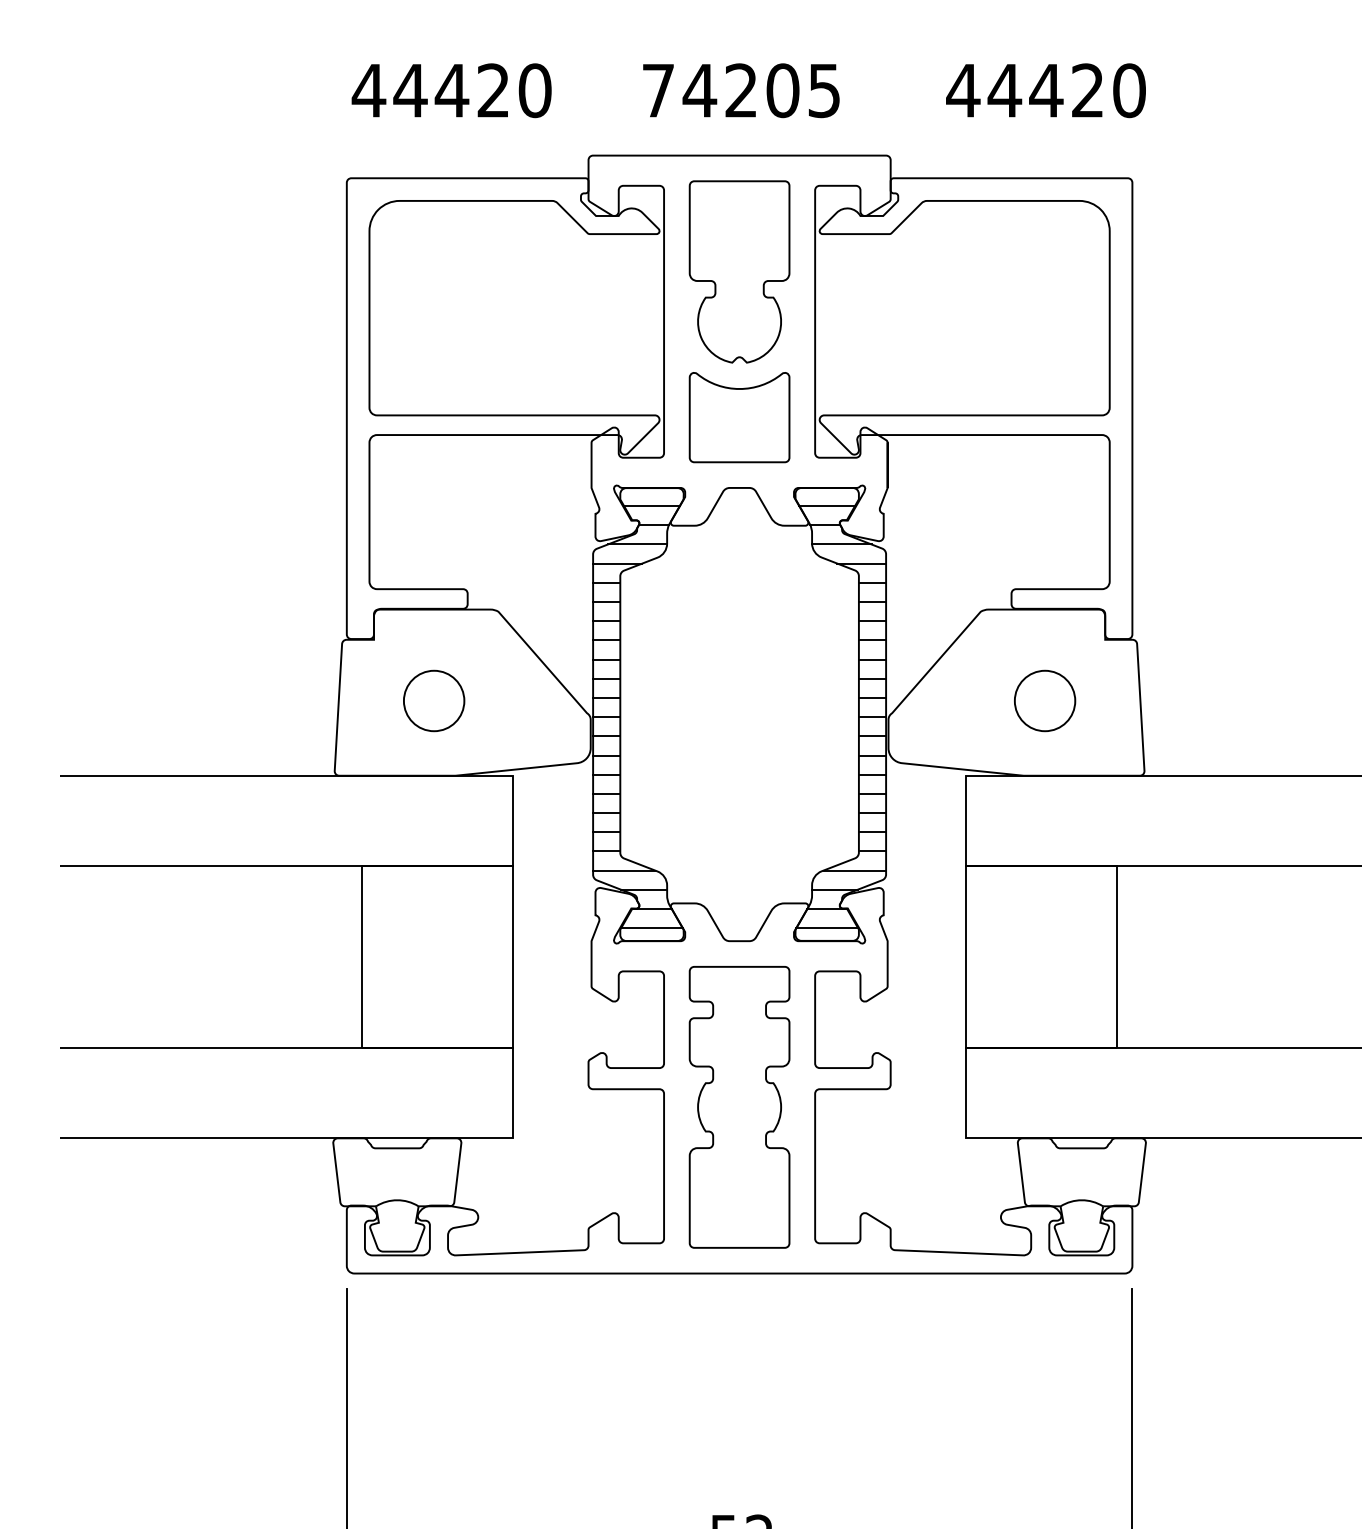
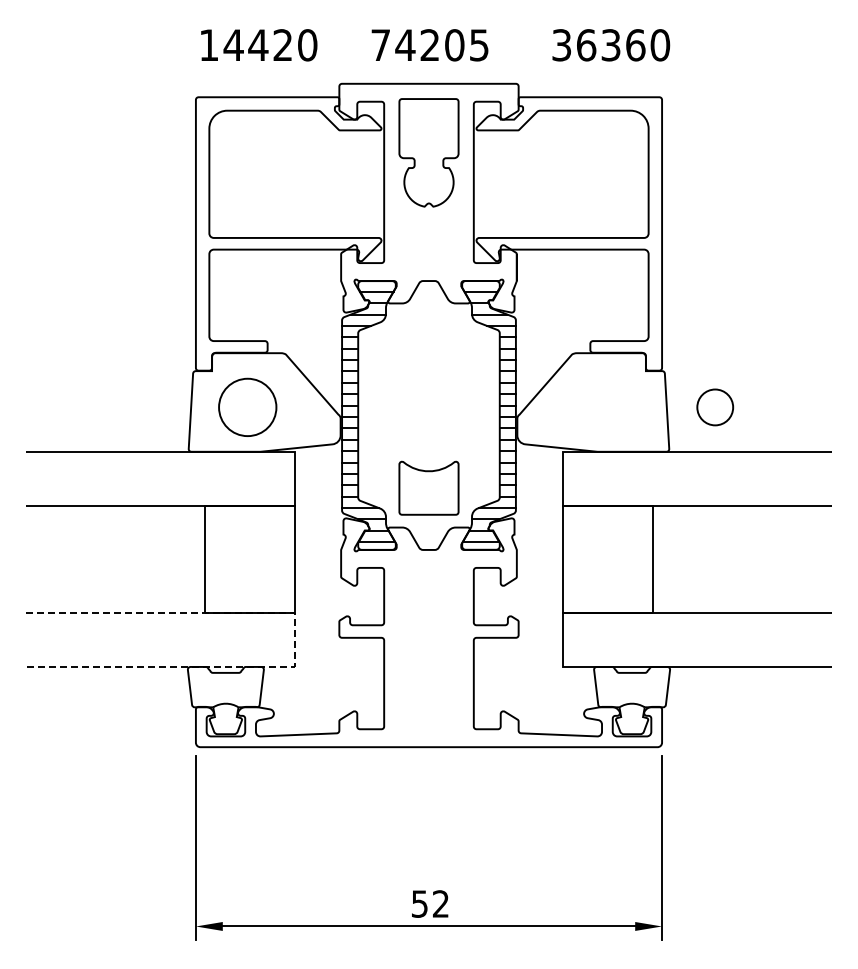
text: (368, 89) -> (208, 44), 44420 -> 14420
text: (1025, 91) -> (598, 45), 44420 -> 36360
part: (738, 416) -> (428, 487), moved
circle: (433, 701) -> (247, 407), size x1.6
circle: (1045, 701) -> (715, 407), moved
line: (512, 1093) -> (294, 640), solid -> dashed
part: (738, 1107) -> (428, 648), removed

